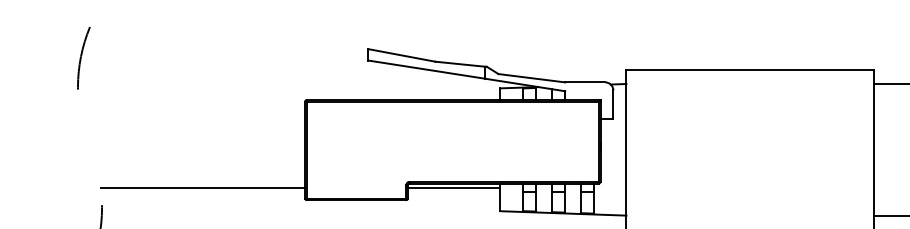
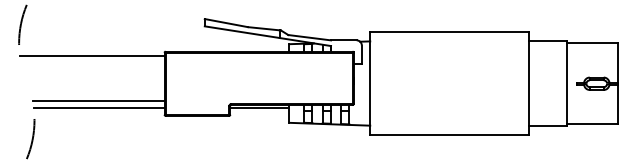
line: (191, 107) -> (91, 56), added
line: (202, 176) -> (98, 100), added

